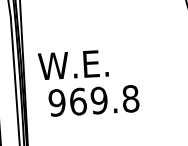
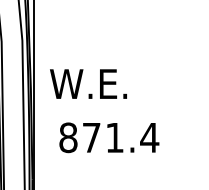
text: (73, 64) -> (88, 83), moved
text: (94, 100) -> (109, 137), 969.8 -> 871.4

